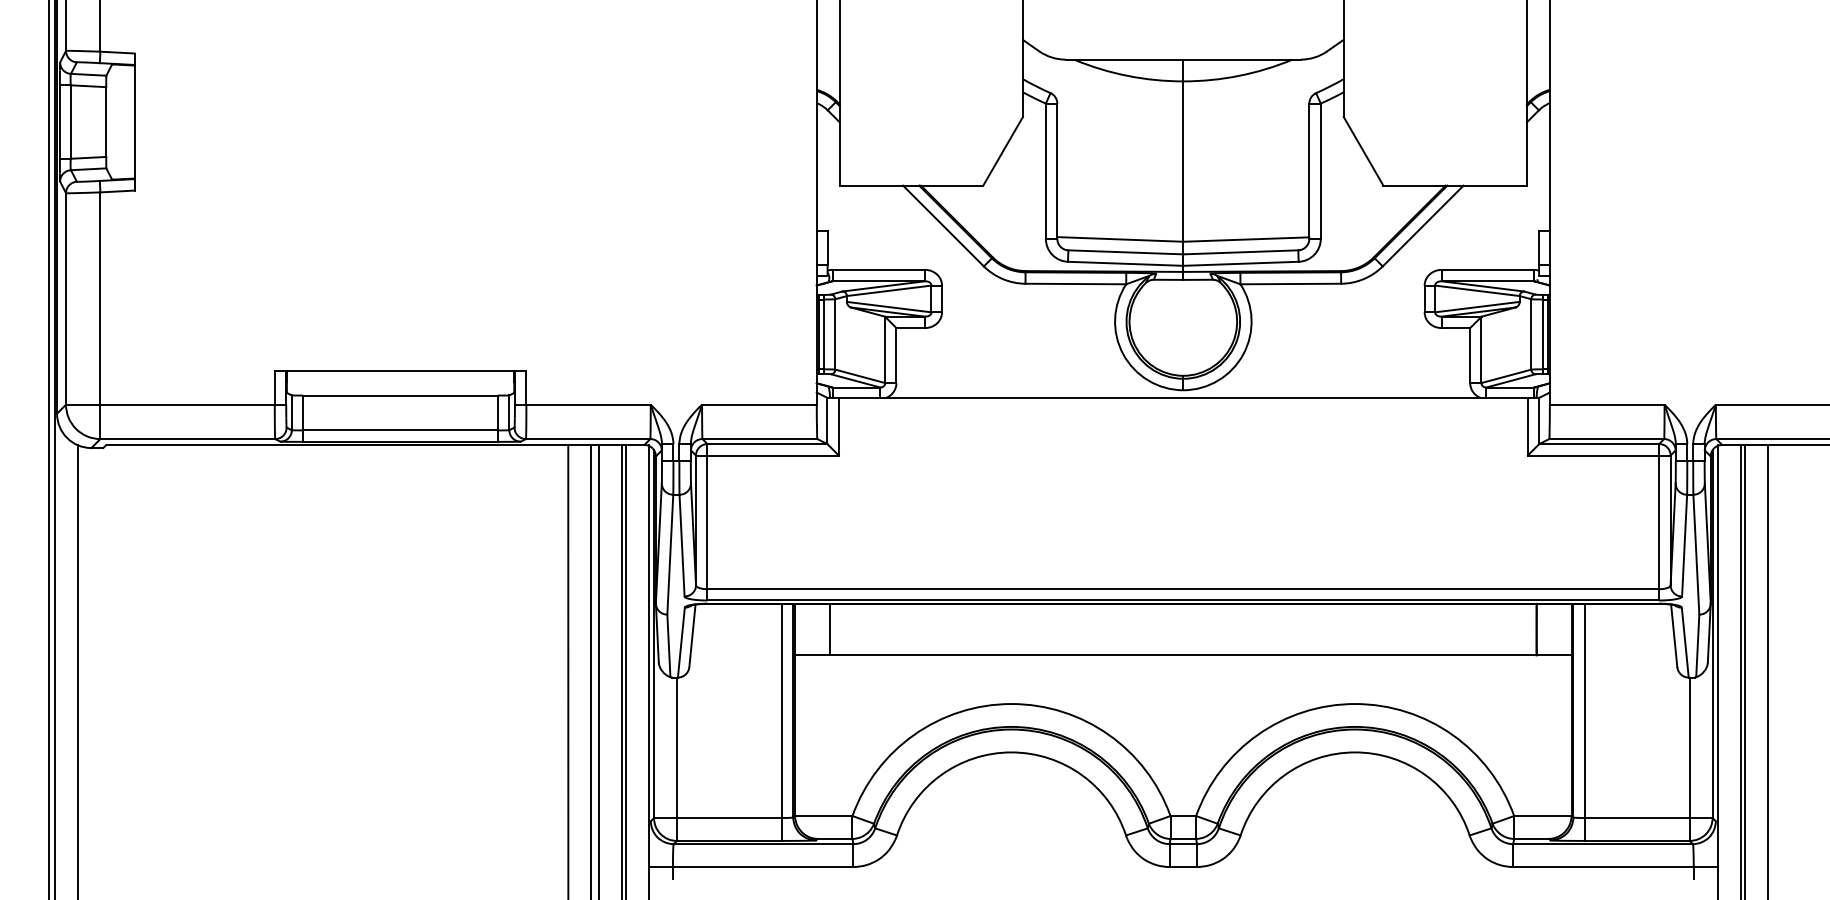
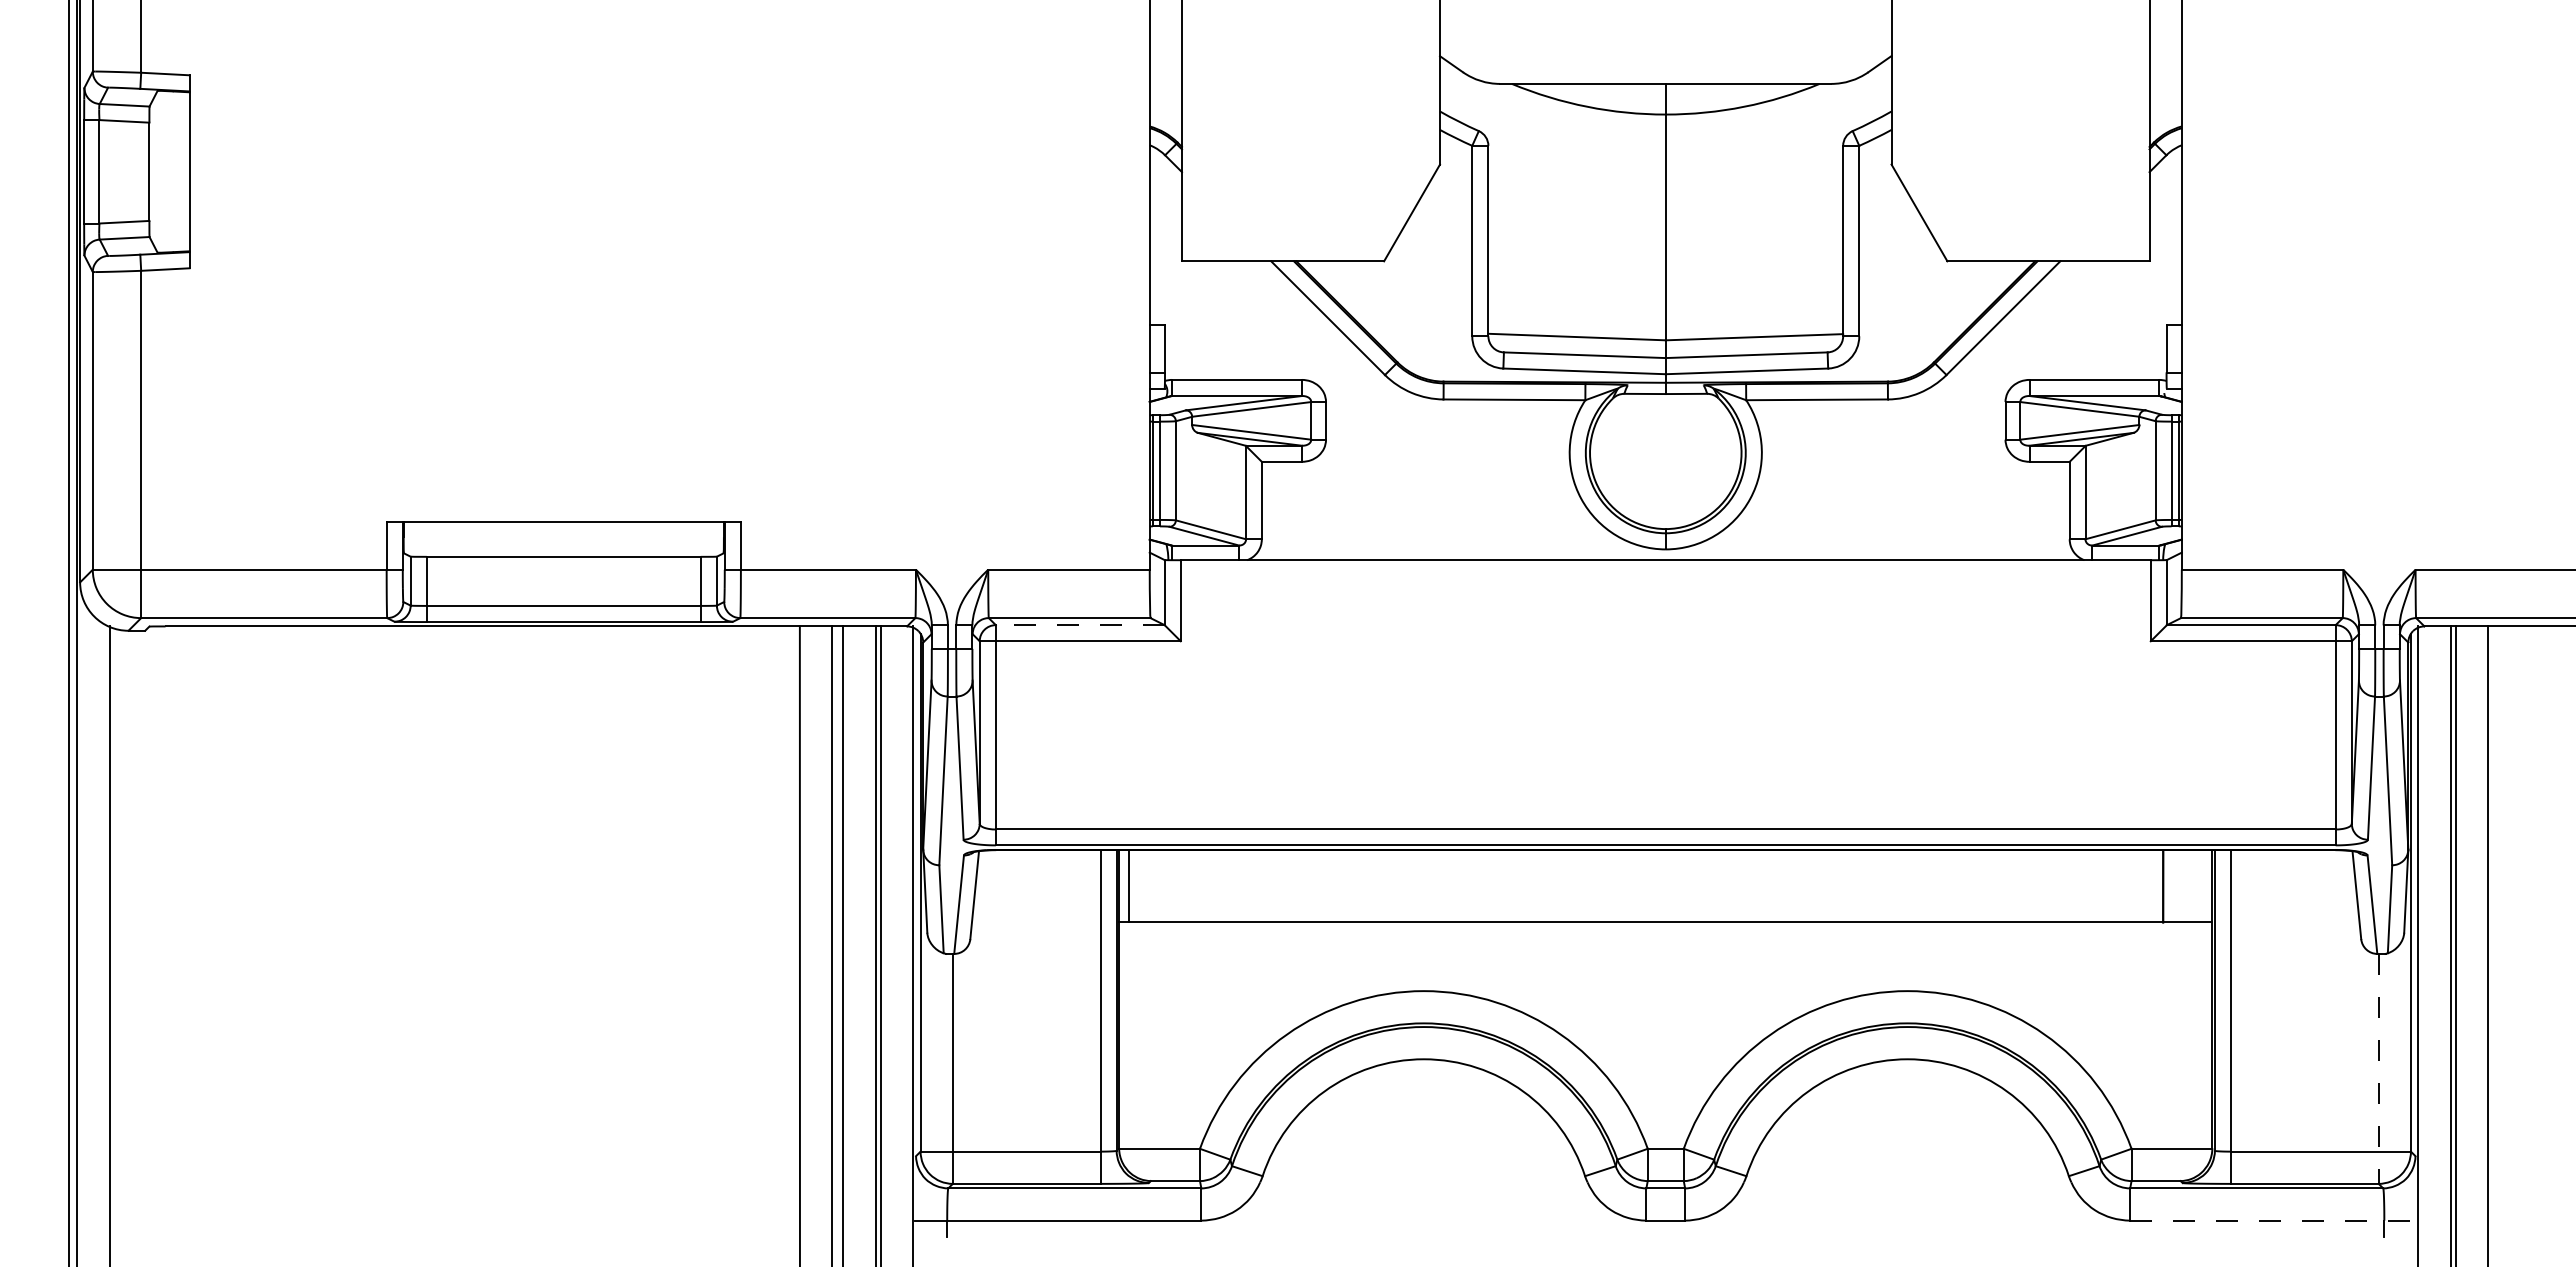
line: (766, 444) -> (1079, 625), solid -> dashed
line: (830, 629) -> (1129, 886), moved
line: (1689, 758) -> (2378, 1068), solid -> dashed
line: (1615, 866) -> (2273, 1220), solid -> dashed

